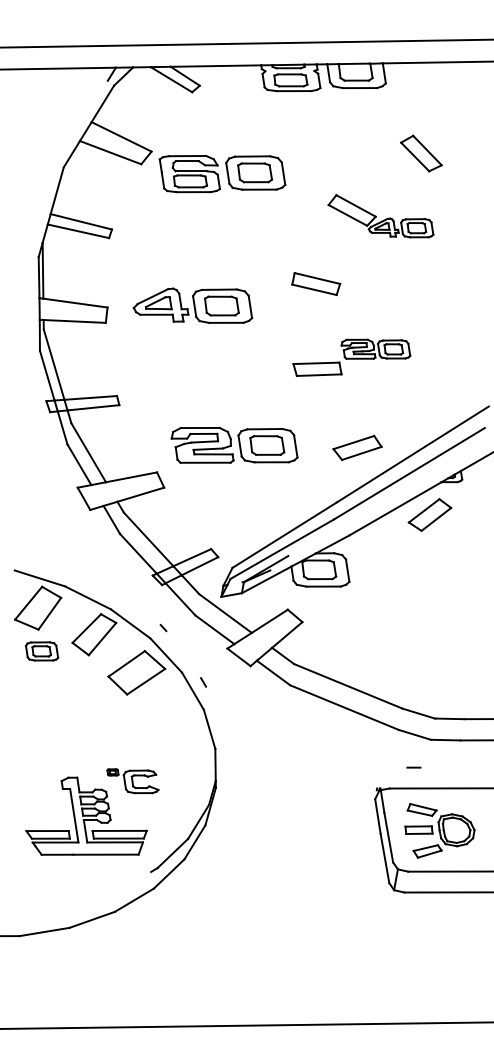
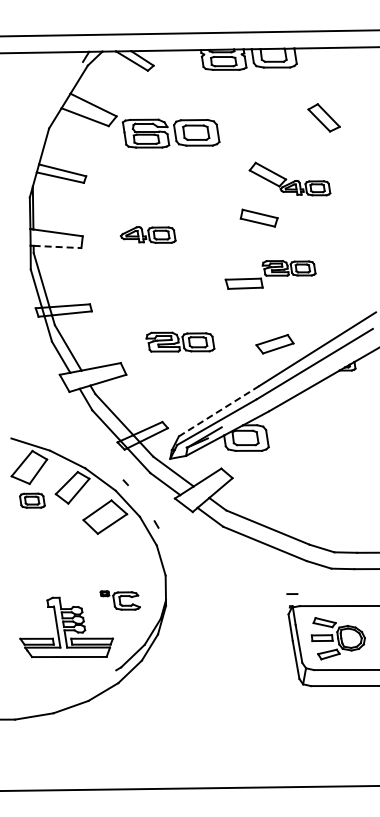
part: (380, 215) -> (289, 178), moved
part: (315, 283) -> (258, 217), moved
part: (191, 305) -> (147, 234), size x0.6
line: (74, 320) -> (57, 246), solid -> dashed
part: (234, 444) -> (180, 341), size x0.7
part: (429, 514) -> (330, 395), removed
line: (284, 535) -> (218, 411), solid -> dashed
line: (414, 766) -> (292, 593), moved
part: (131, 781) -> (119, 600), moved

